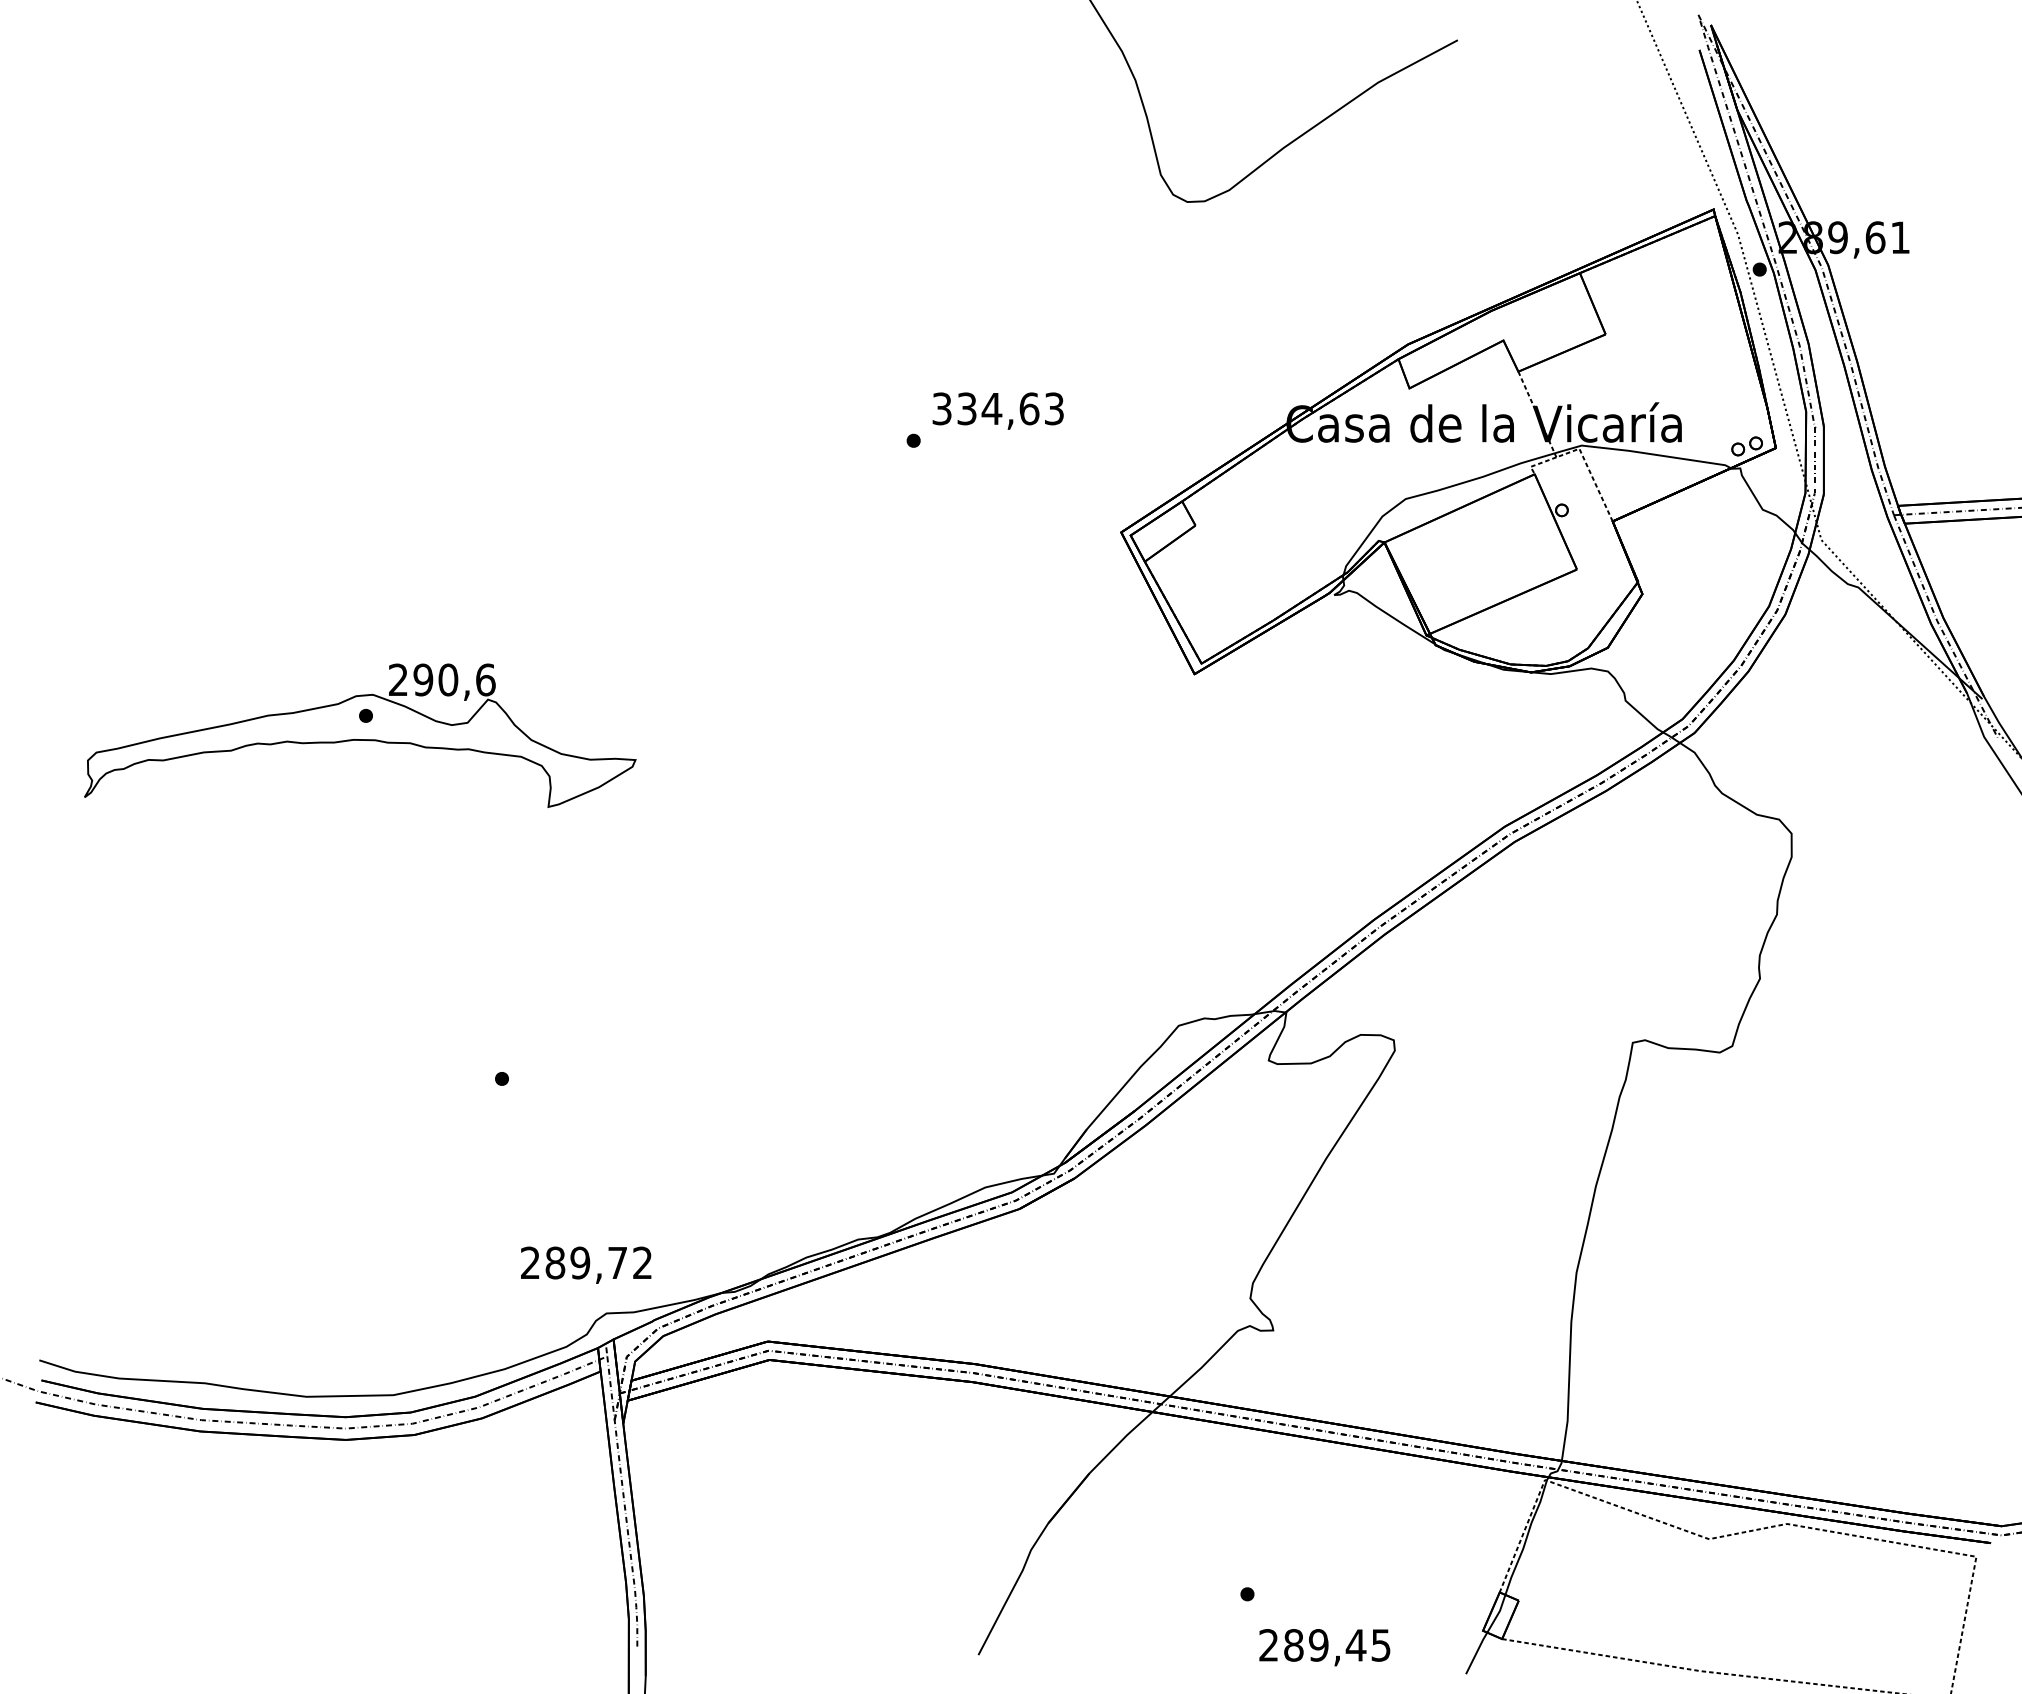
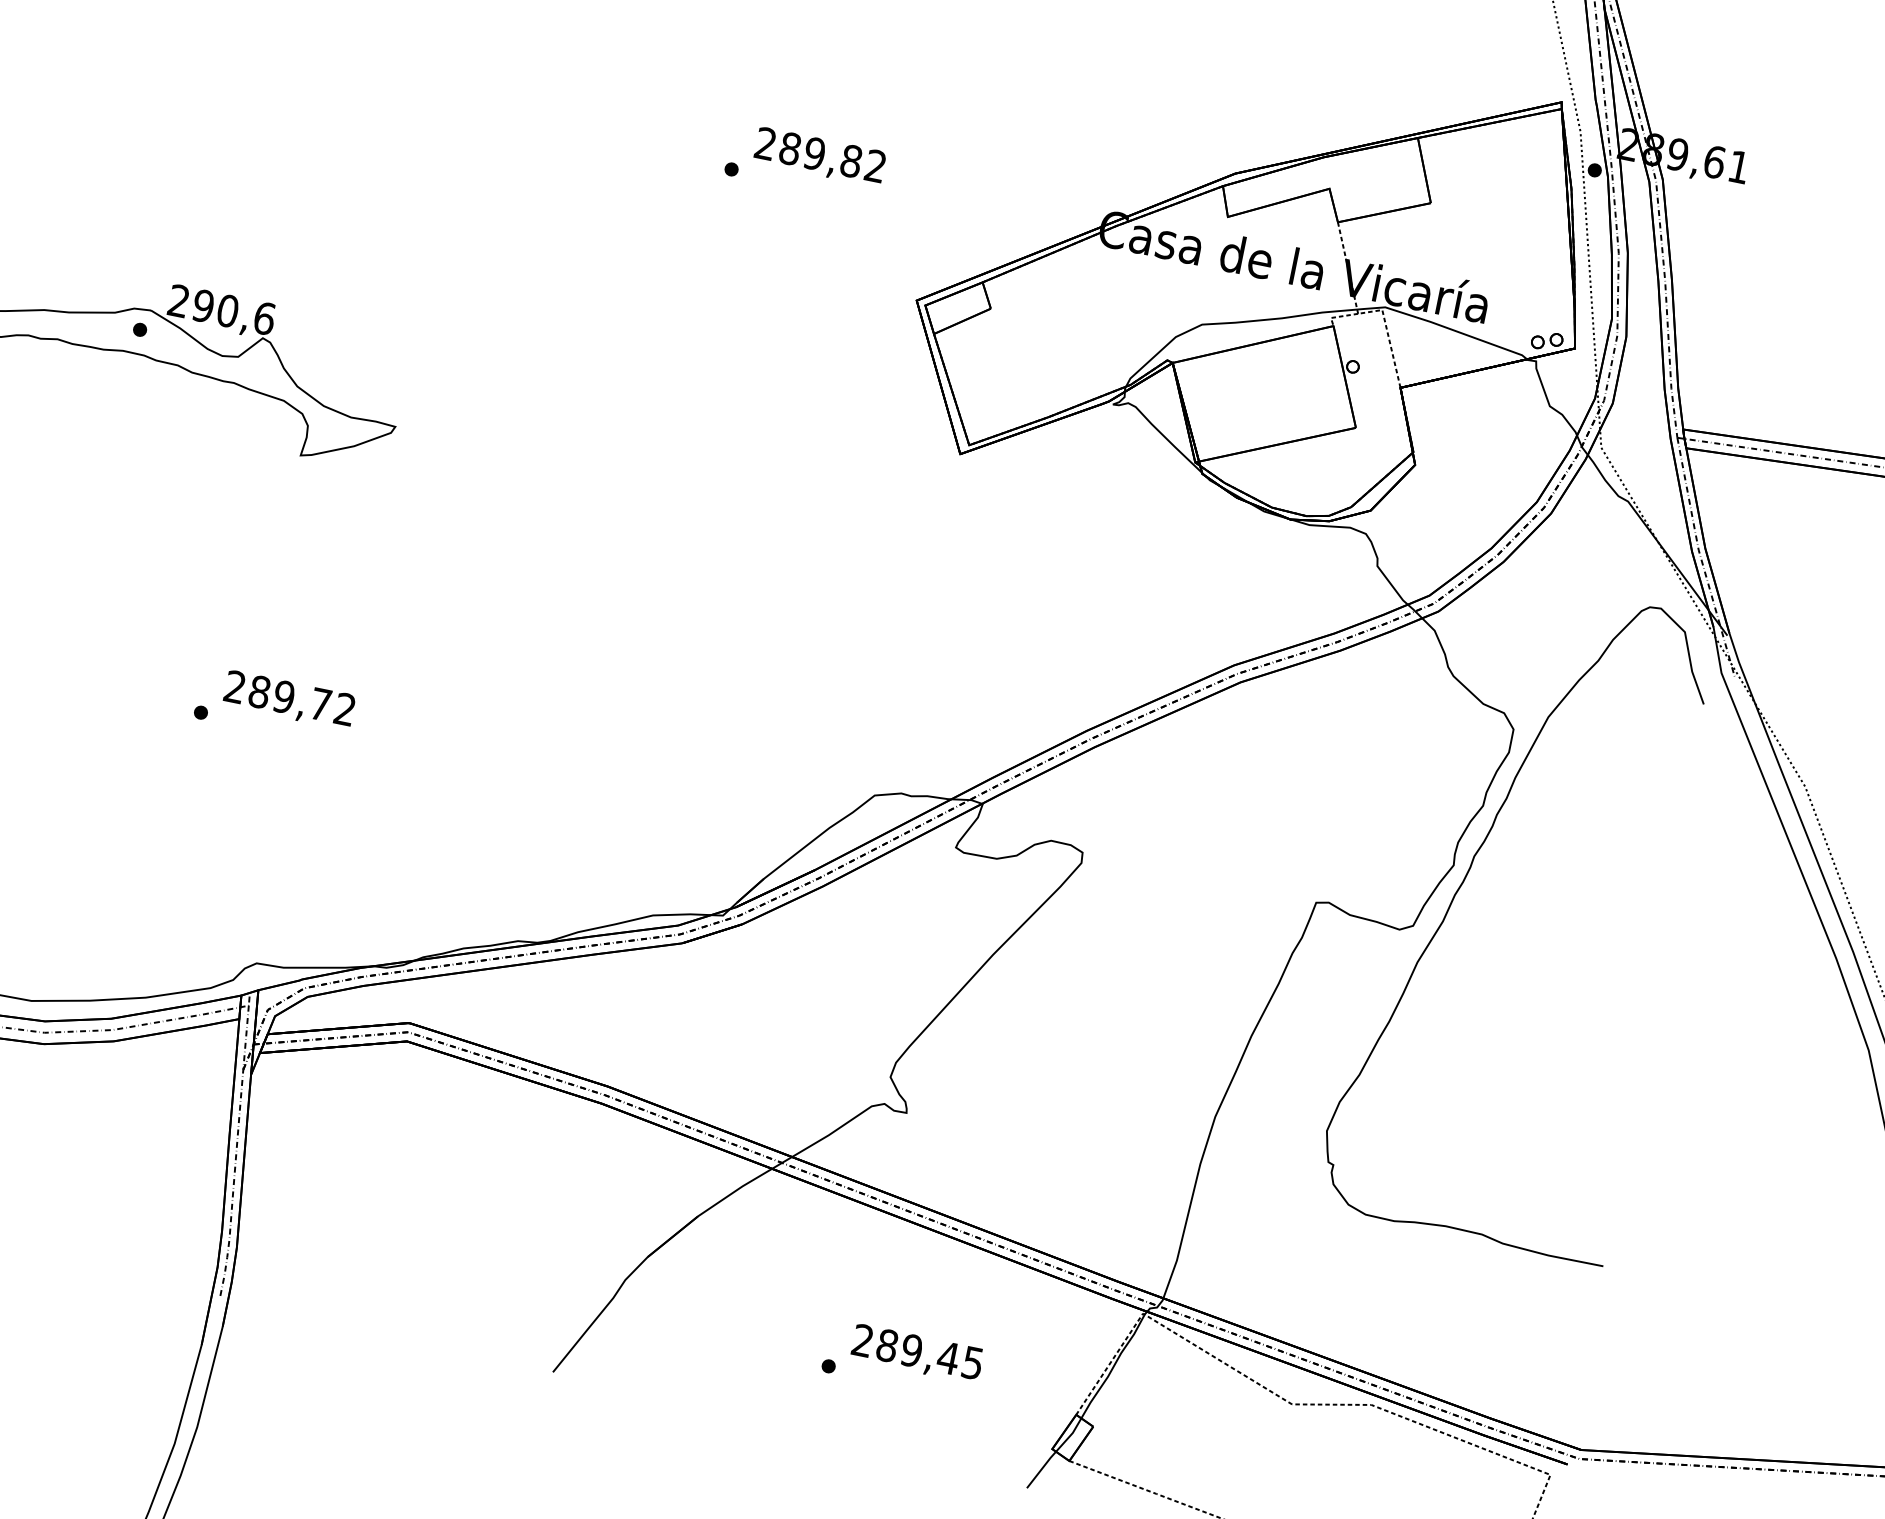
text: (997, 408) -> (820, 154), 334,63 -> 289,82
curve: (1773, 994) -> (1463, 883), added
text: (586, 1264) -> (289, 699), moved
text: (1324, 1647) -> (916, 1353), moved

